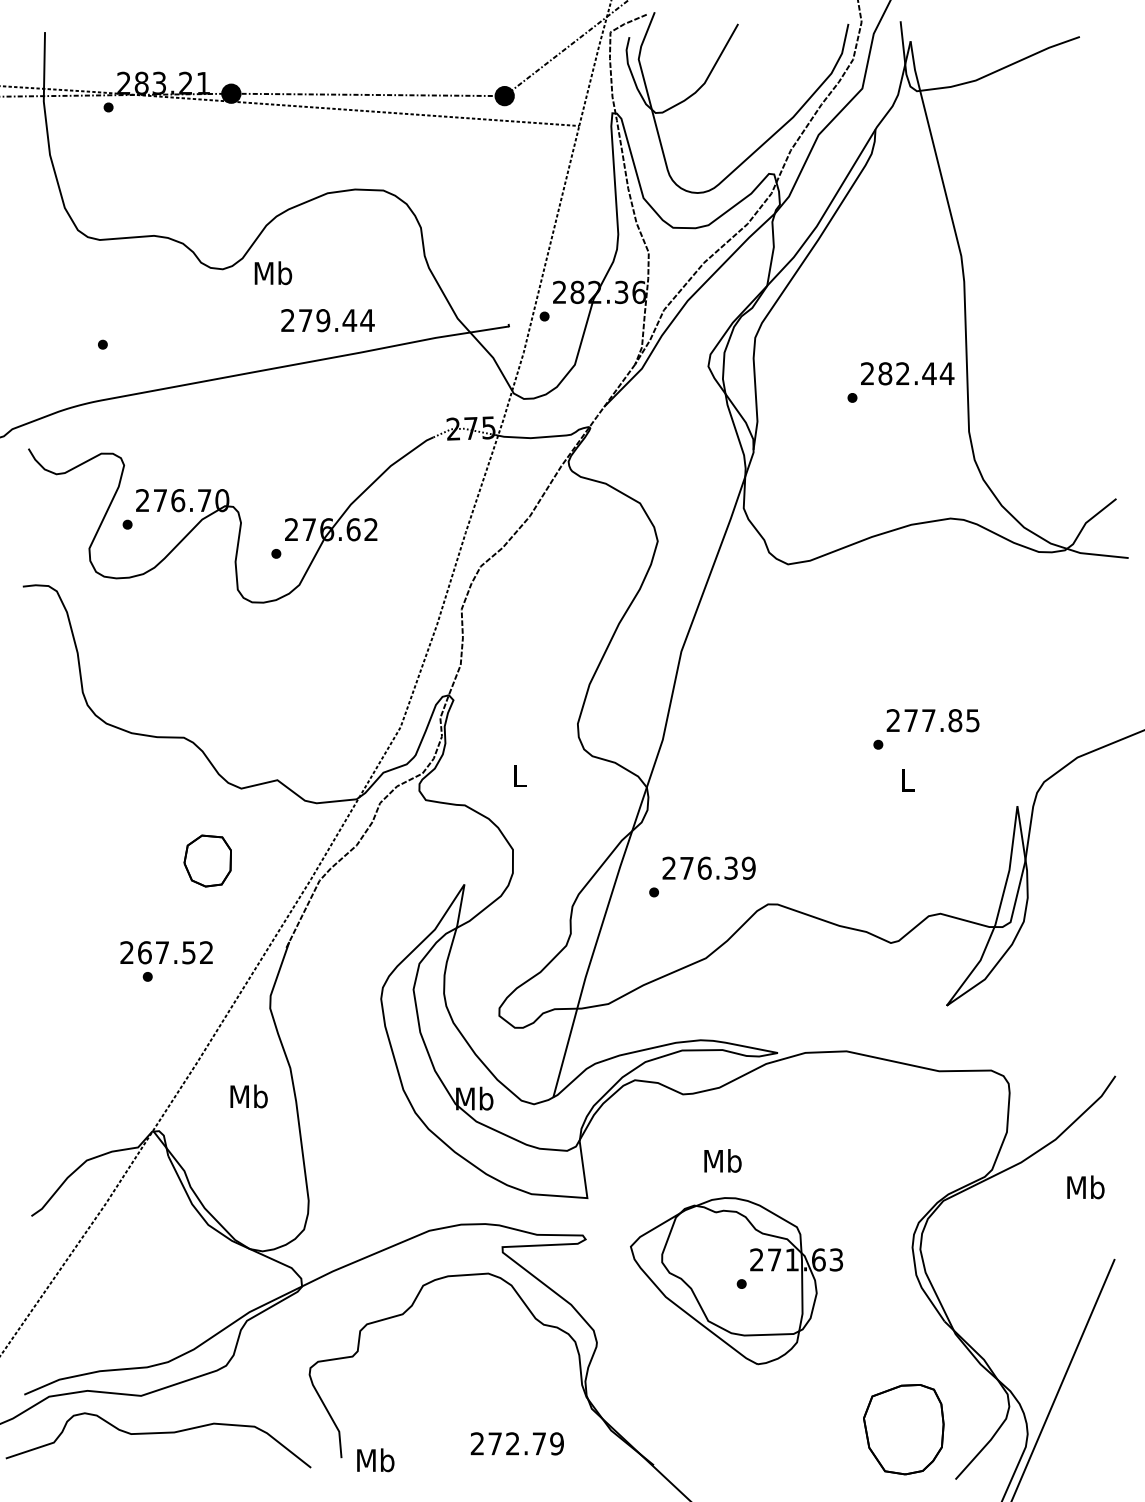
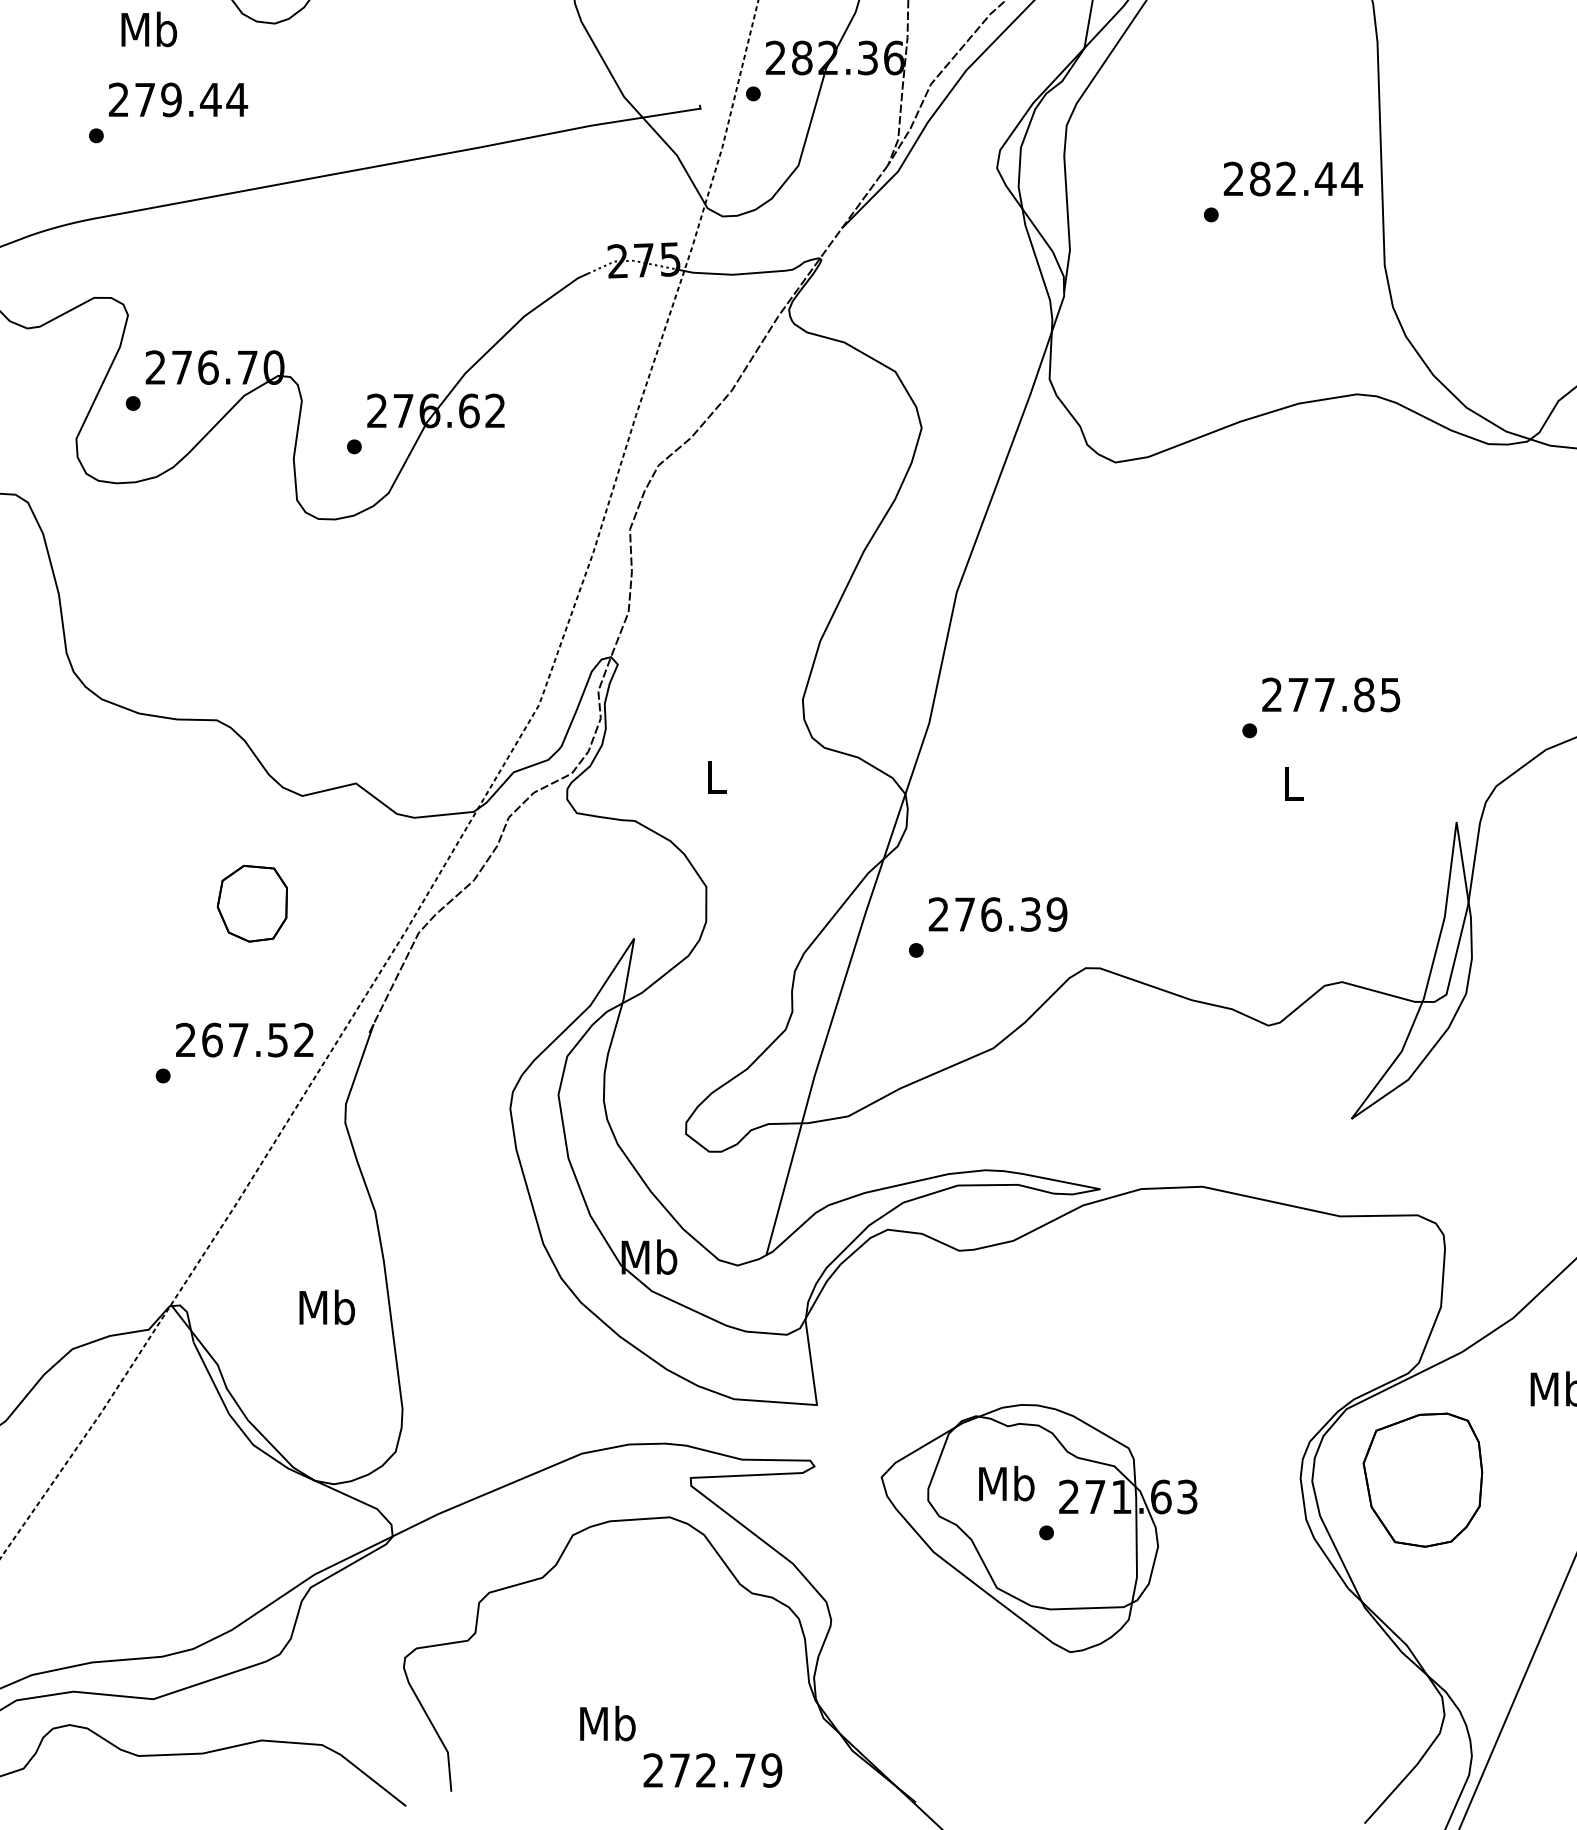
text: (273, 273) -> (149, 29), moved
text: (327, 320) -> (177, 99), moved
text: (166, 952) -> (244, 1039), moved
text: (248, 1096) -> (326, 1307), moved
text: (722, 1160) -> (1006, 1482), moved
part: (903, 1429) -> (1422, 1479), moved
text: (375, 1460) -> (607, 1723), moved

